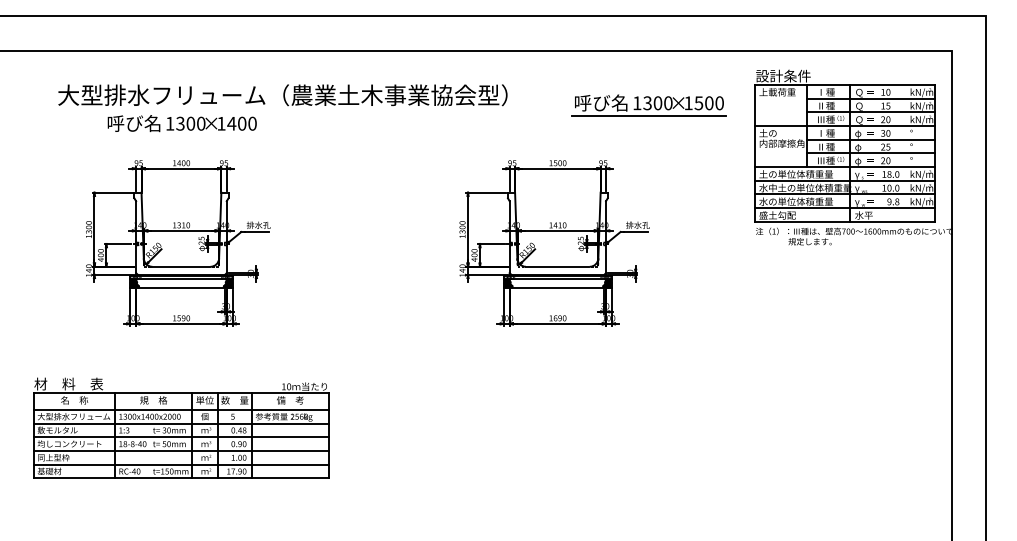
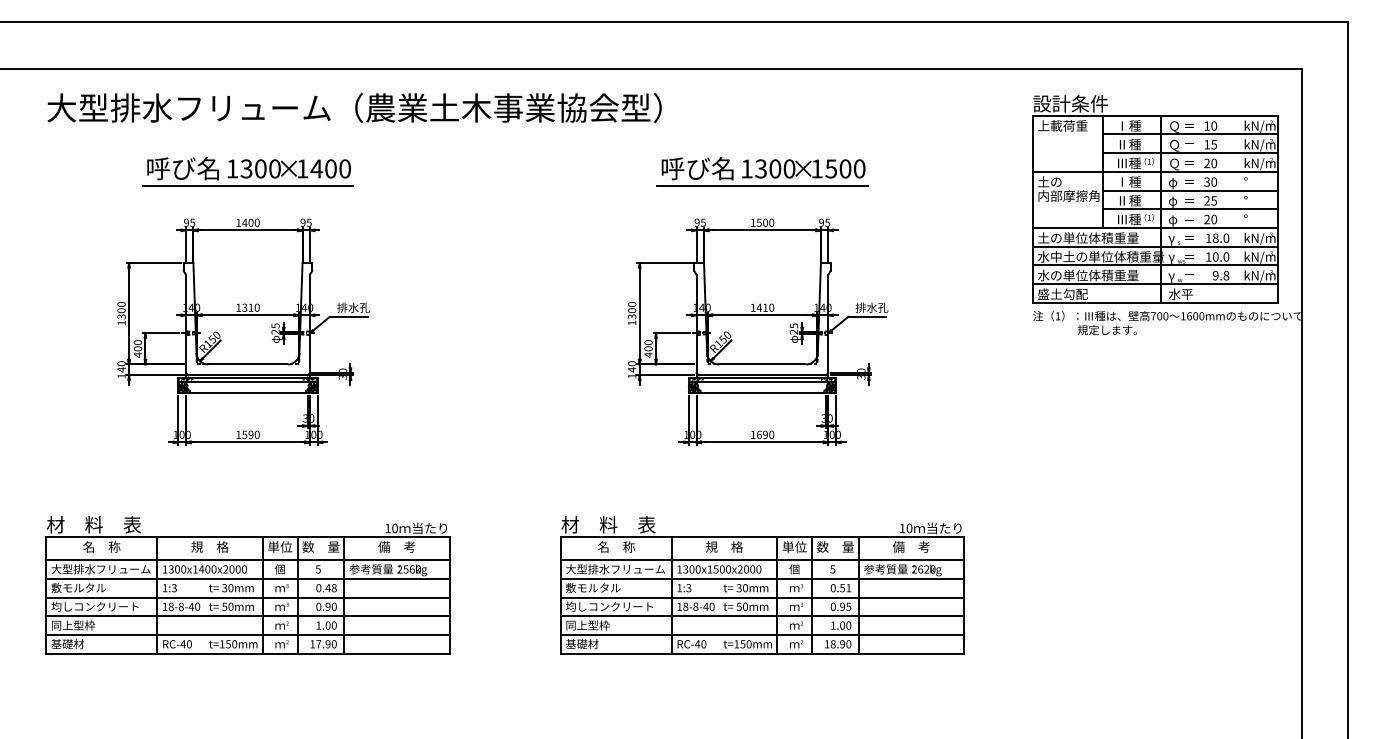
text: (282, 94) -> (354, 107), moved
part: (648, 105) -> (762, 171), moved
line: (181, 135) -> (247, 185), added
part: (557, 428) -> (762, 585), added

